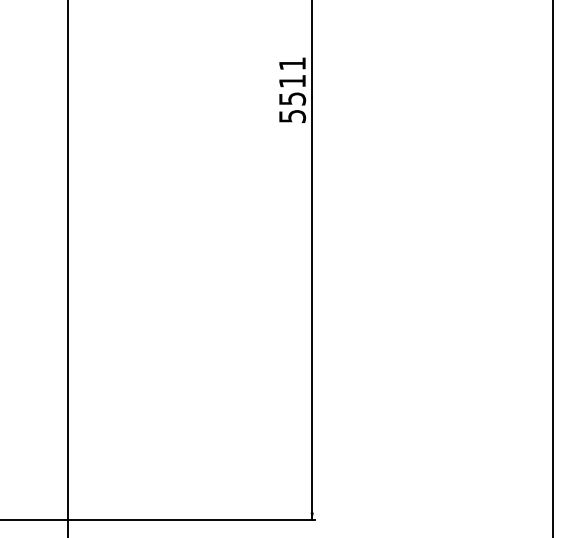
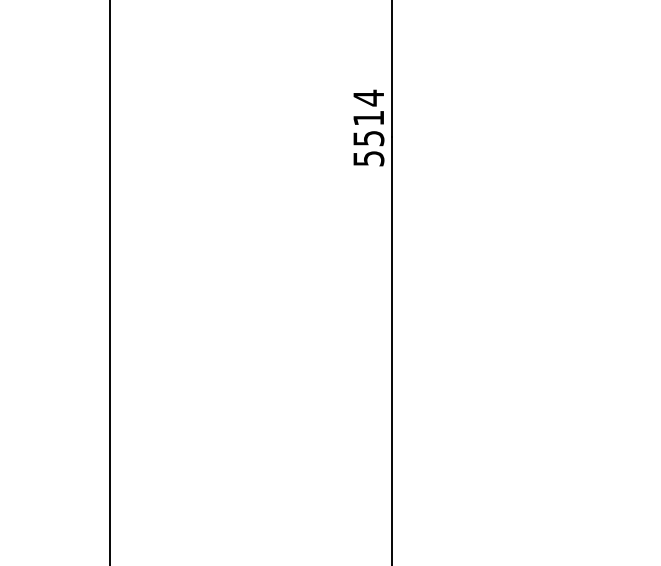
text: (292, 63) -> (368, 97), 5511 -> 5514

